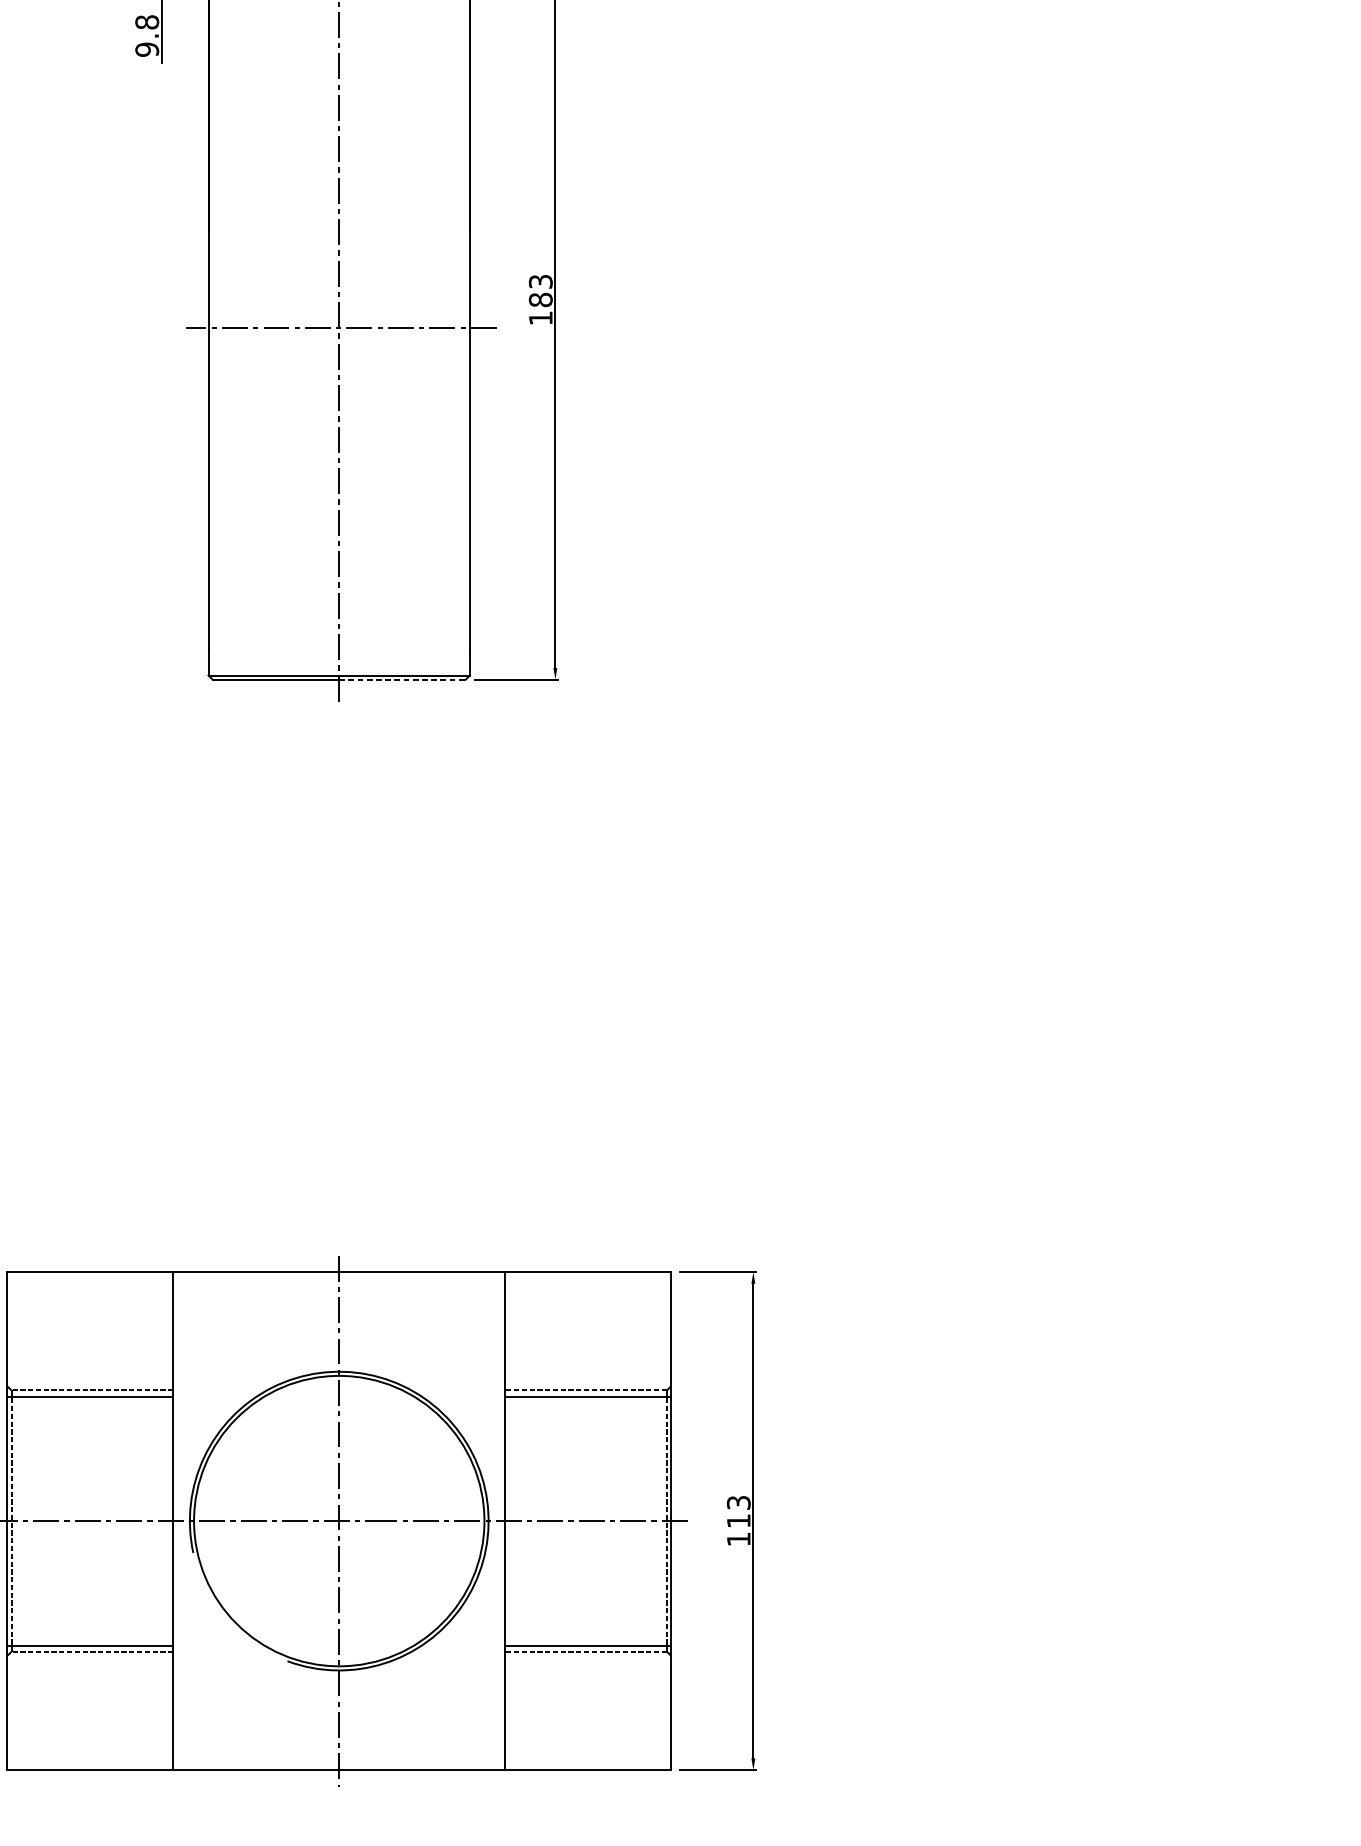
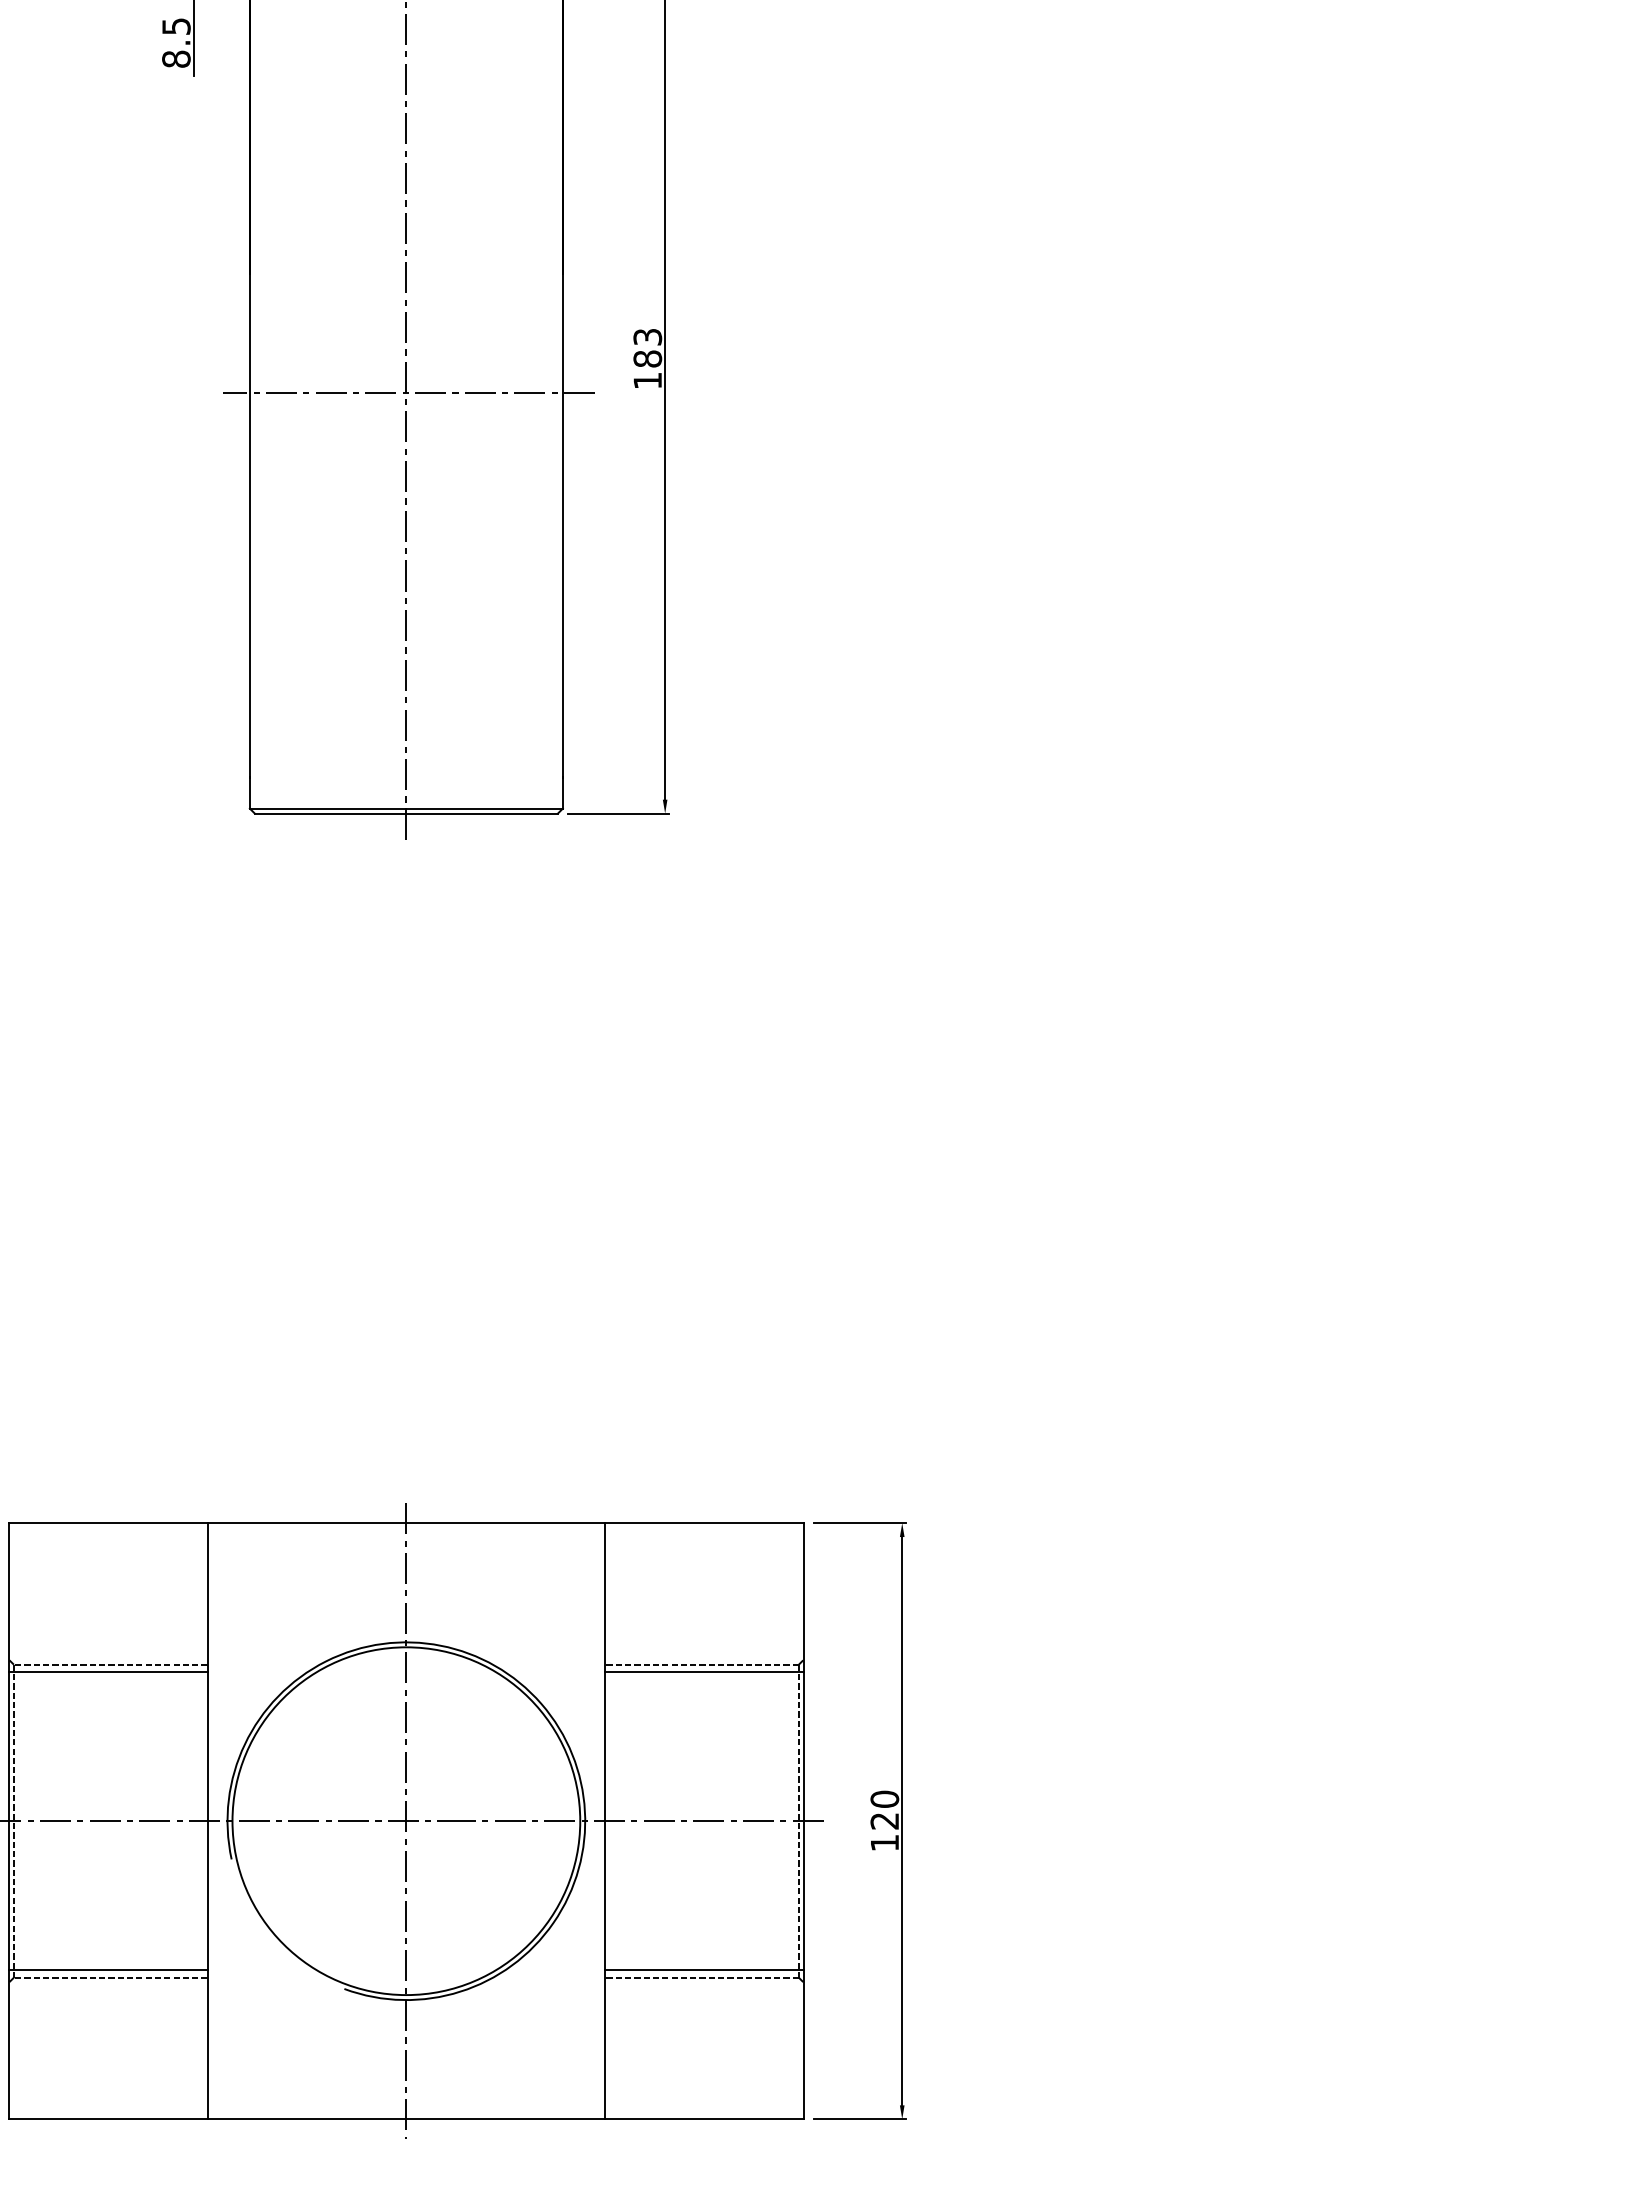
text: (147, 35) -> (176, 42), 9.8 -> 8.5
line: (402, 679) -> (482, 813), dashed -> solid
text: (738, 1511) -> (884, 1809), 113 -> 120

